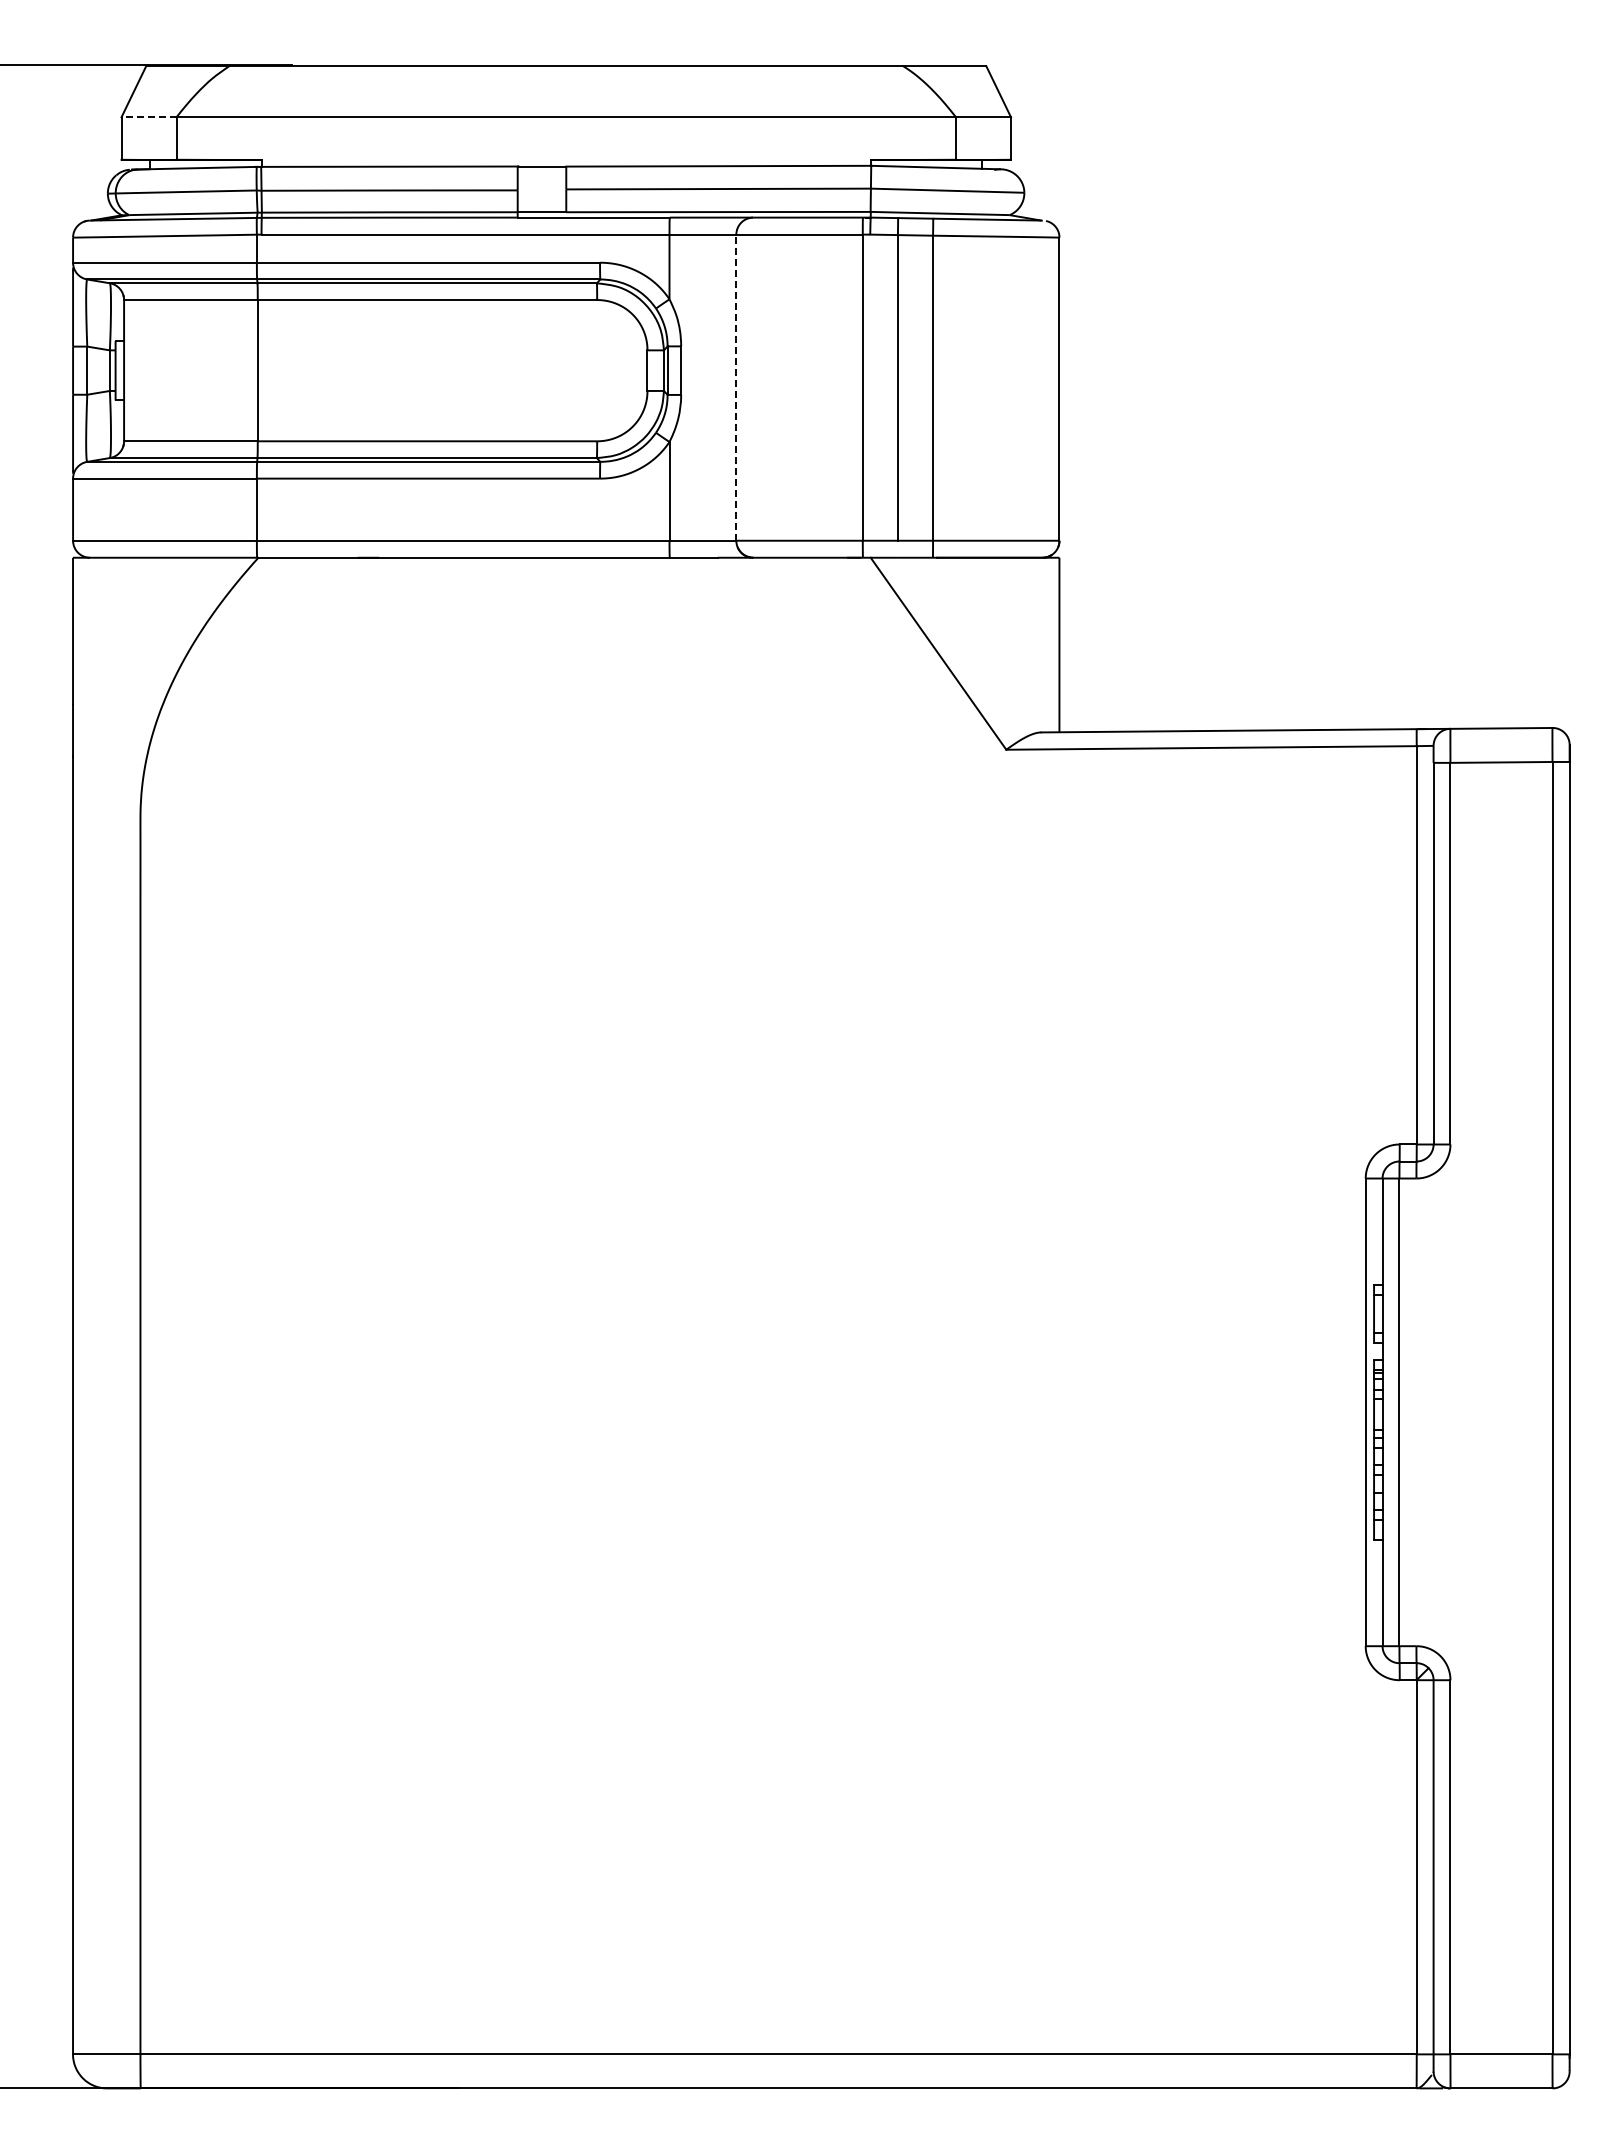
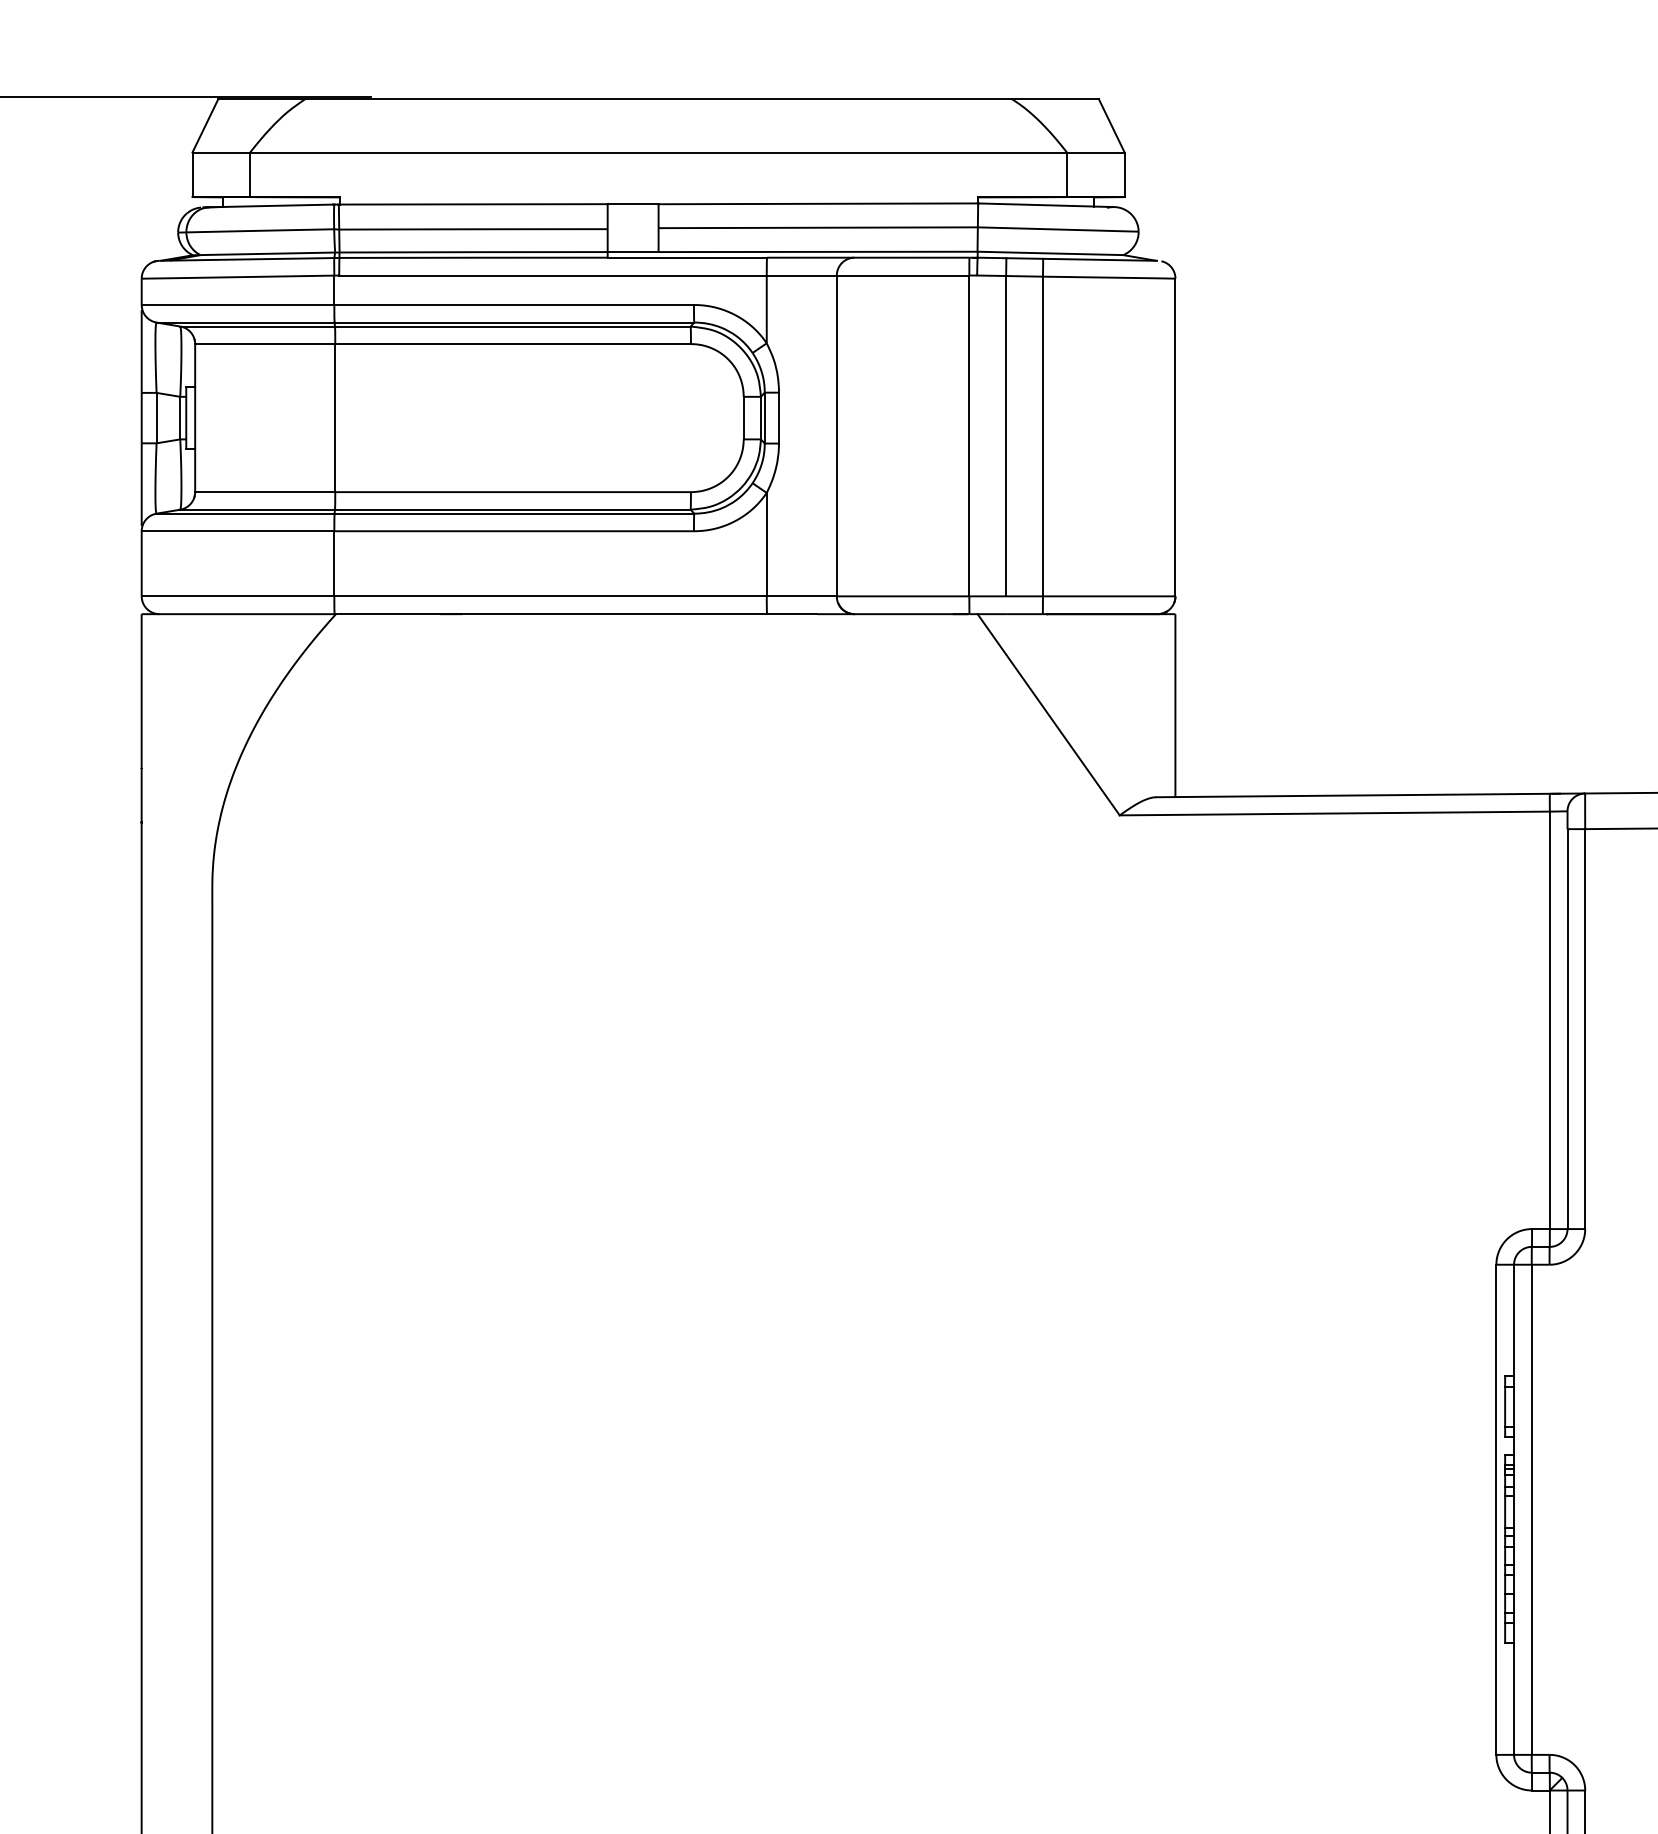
line: (149, 117) -> (221, 152), dashed -> solid
line: (736, 387) -> (836, 435), dashed -> solid

